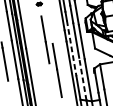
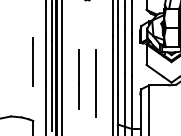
line: (44, 39) -> (78, 79), moved
line: (71, 48) -> (117, 60), dashed -> solid
line: (83, 78) -> (125, 99), dashed -> solid

